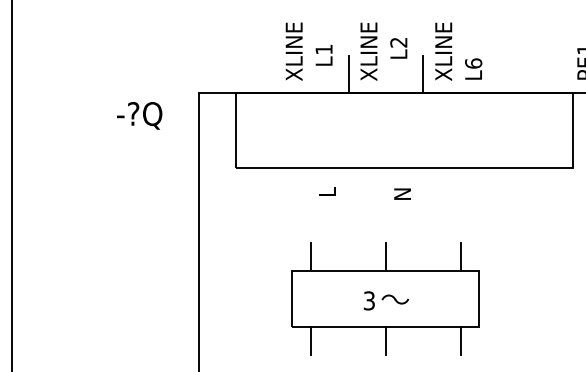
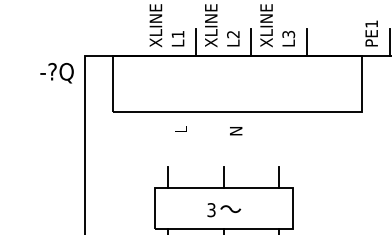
text: (398, 48) -> (233, 38), moved
text: (323, 55) -> (177, 38), moved
text: (473, 63) -> (288, 34), L6 -> L3
line: (498, 73) -> (307, 41), added
text: (139, 115) -> (56, 72), moved

